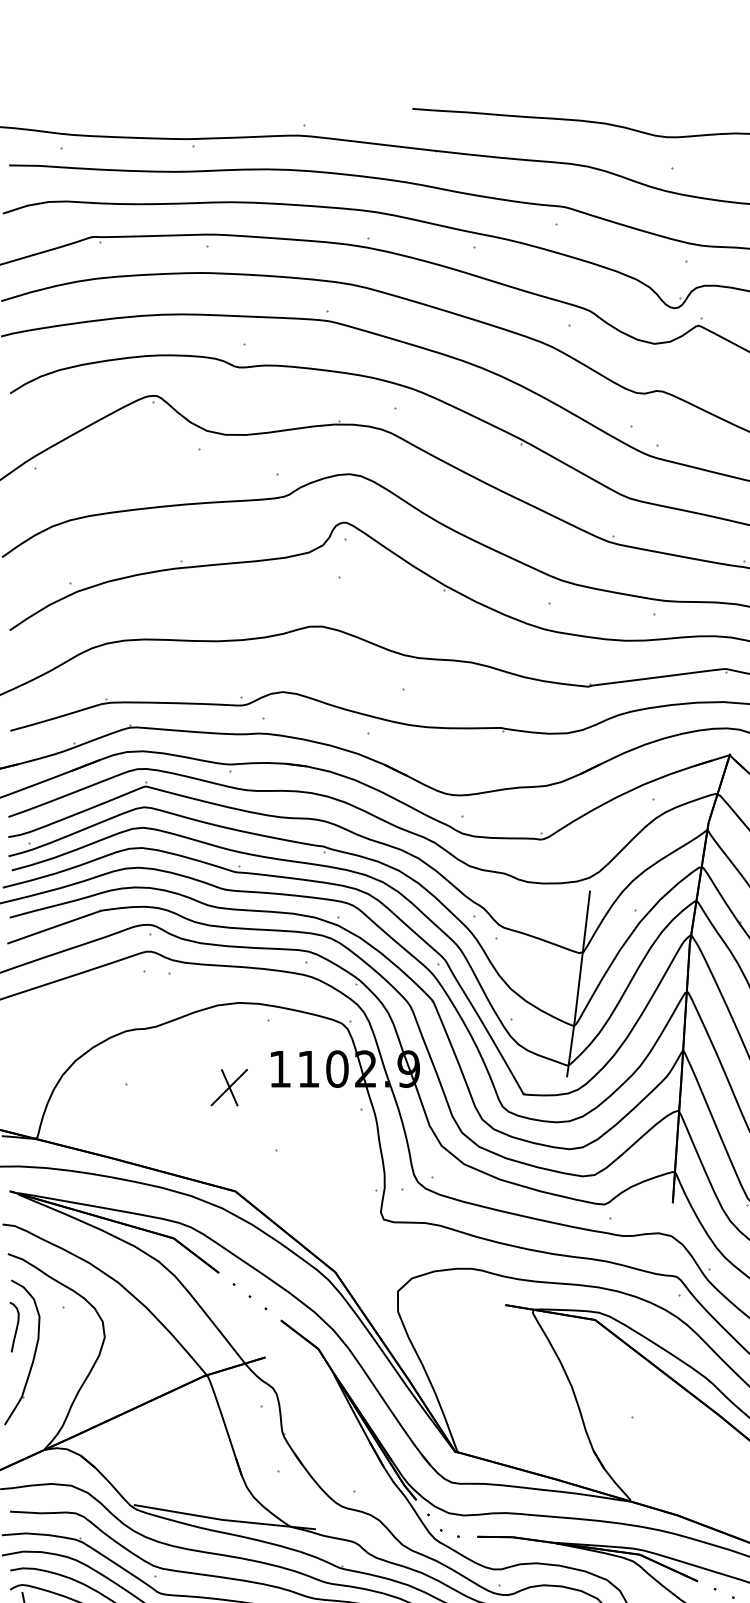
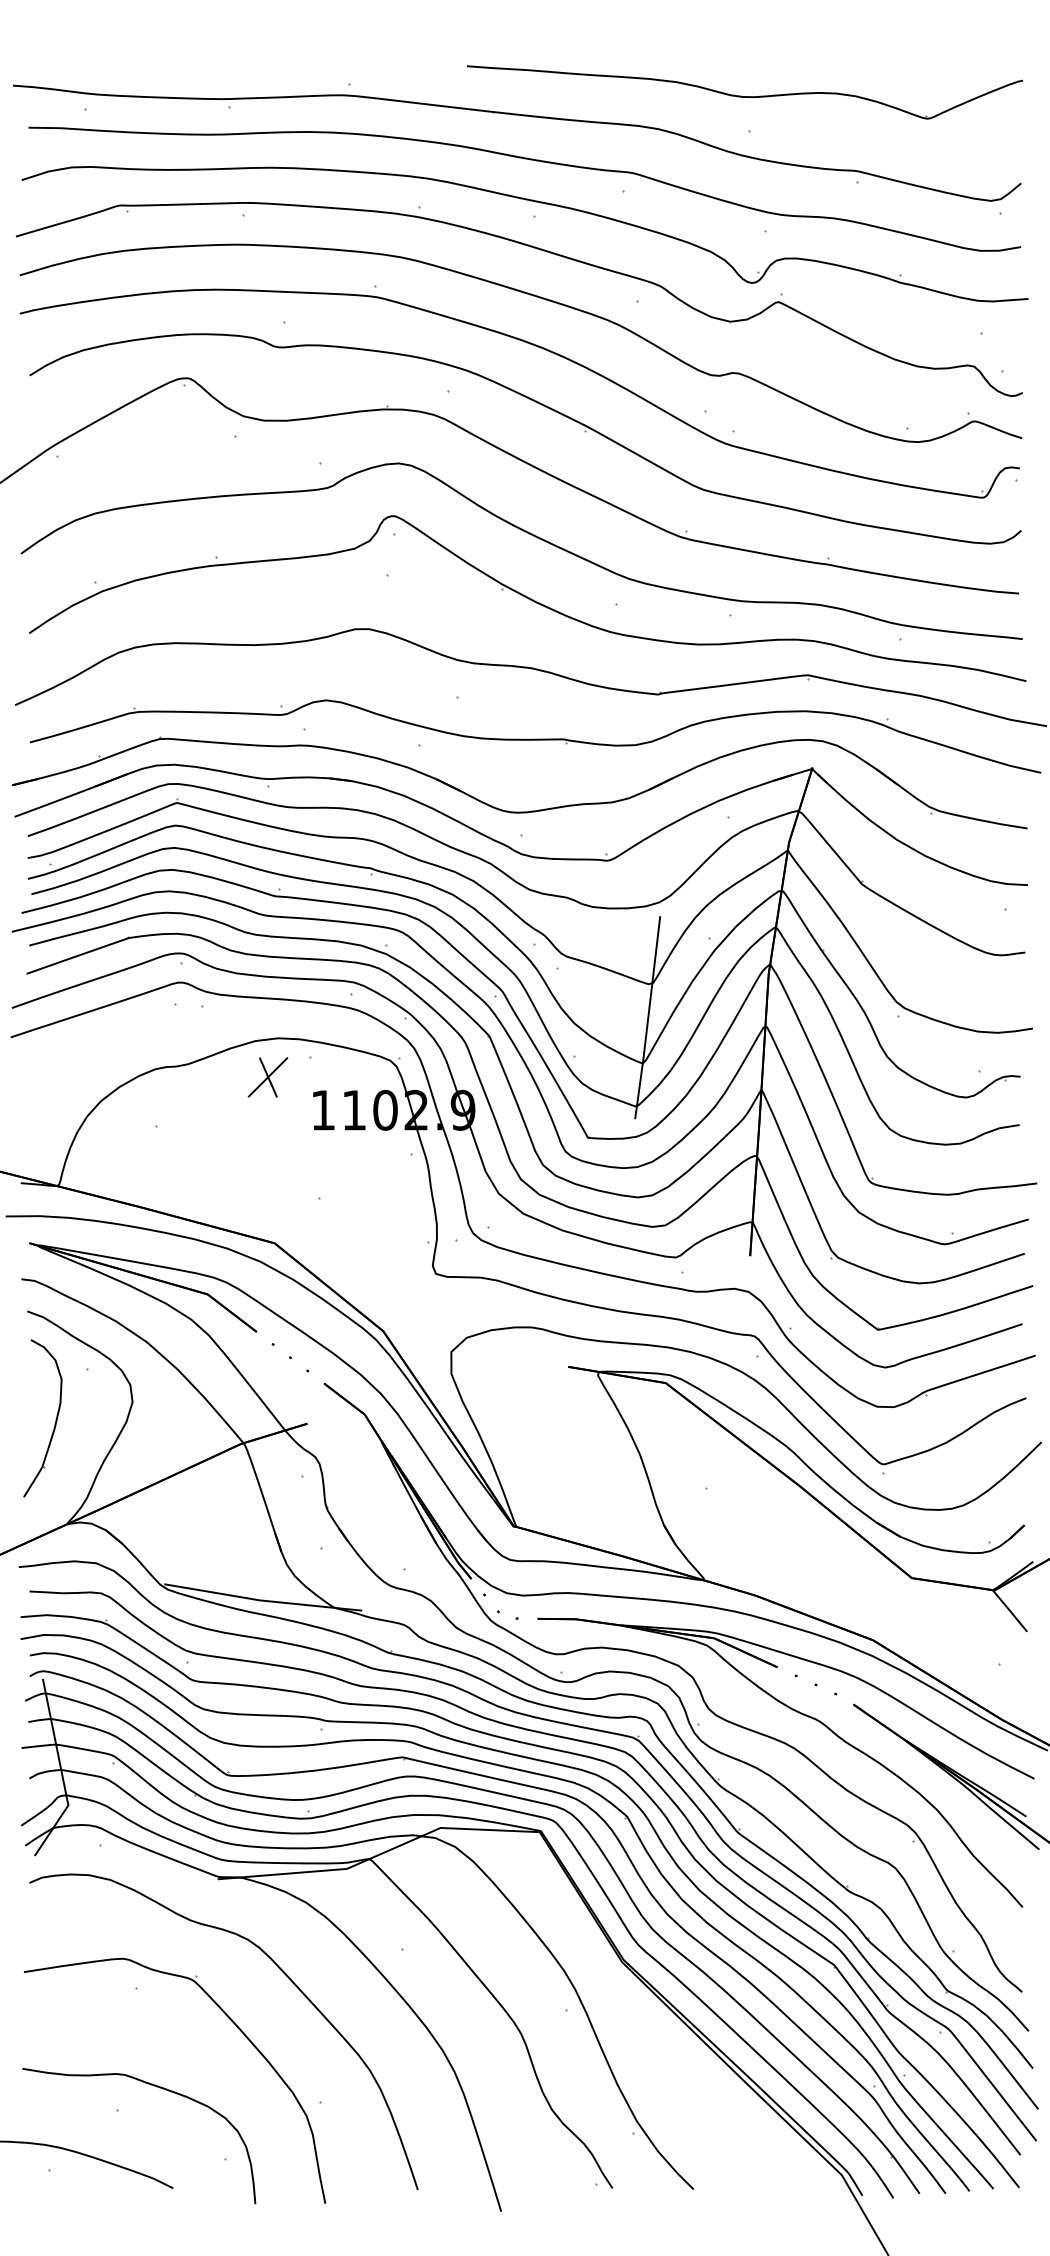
part: (228, 1087) -> (267, 1077), moved
curve: (16, 1326) -> (36, 1390), removed

